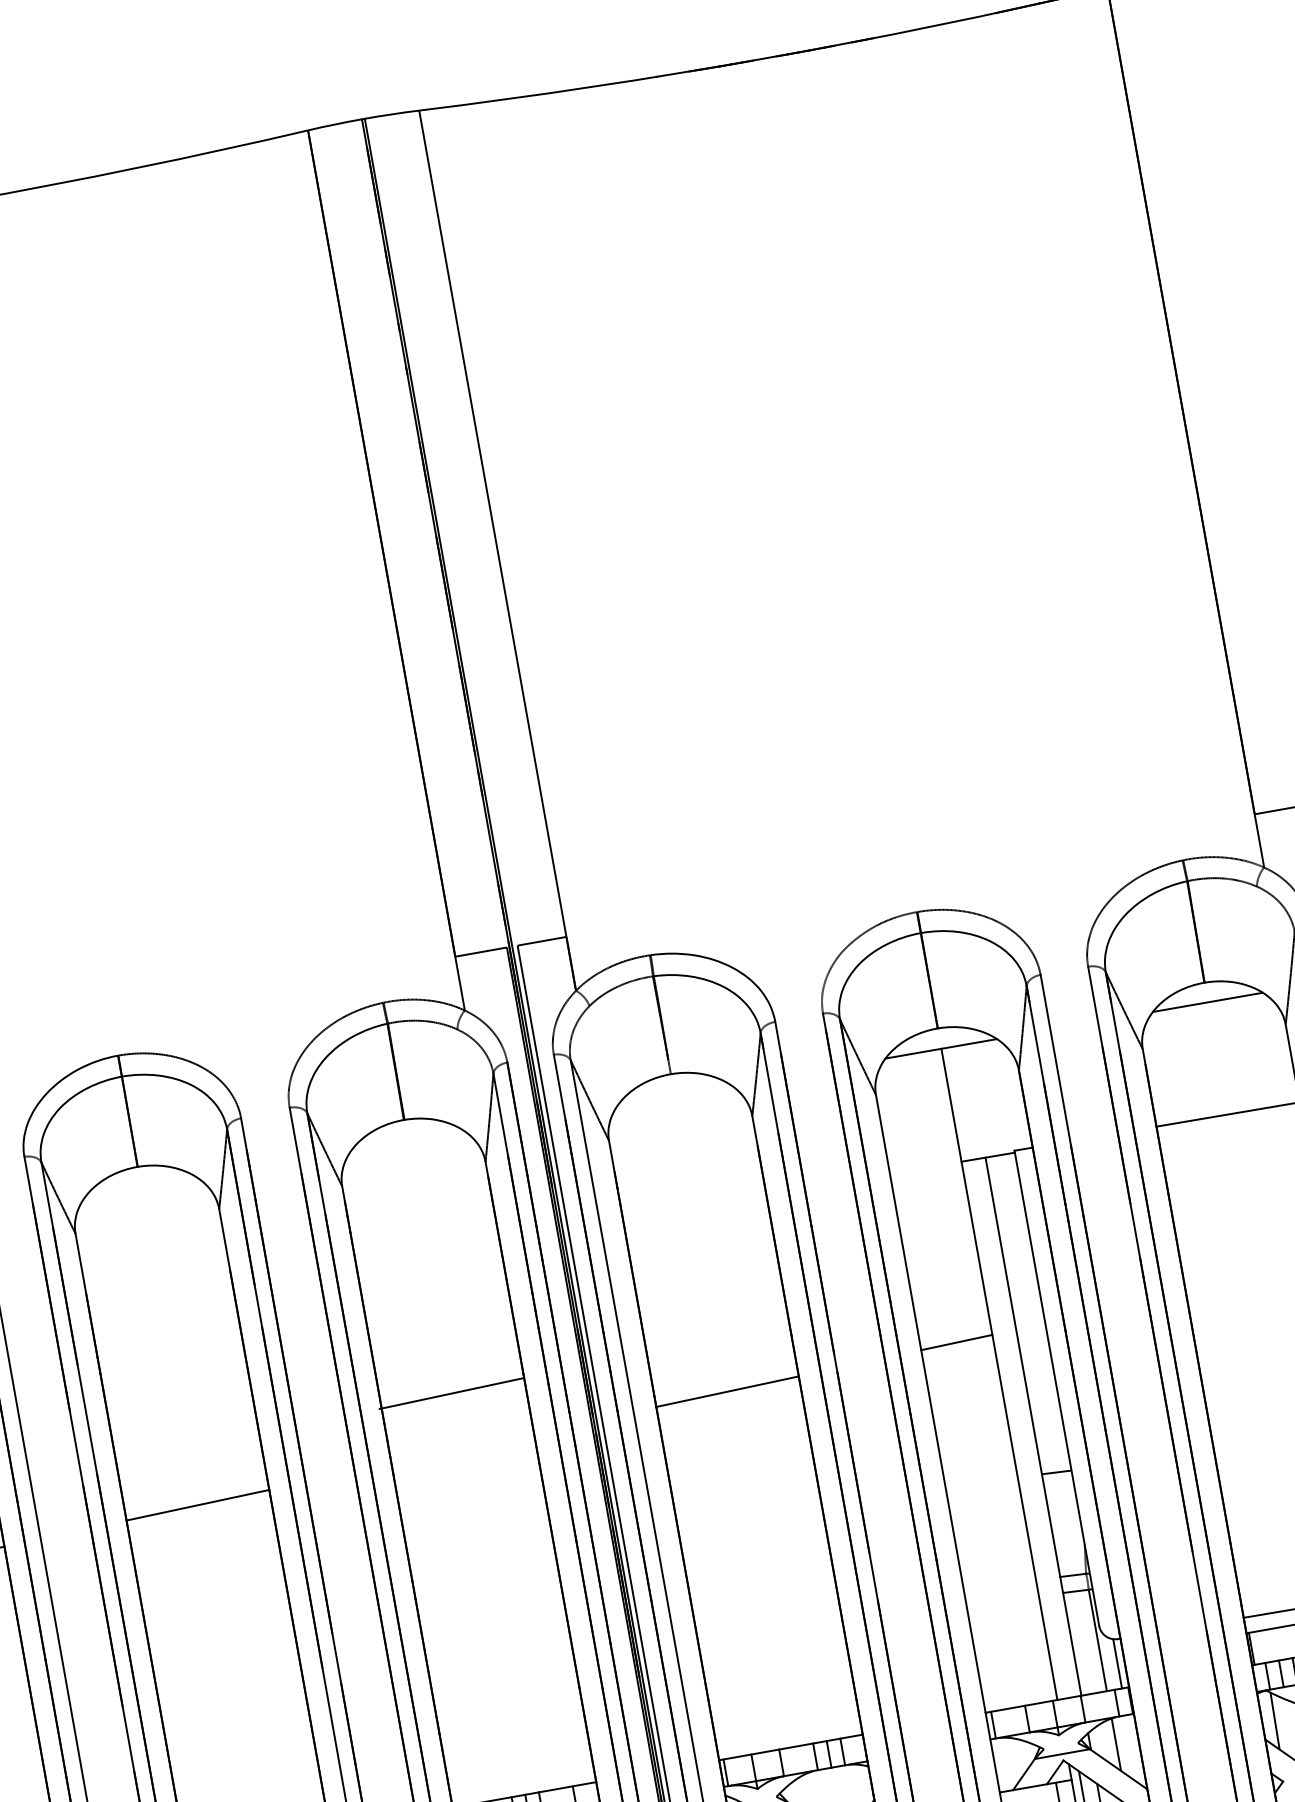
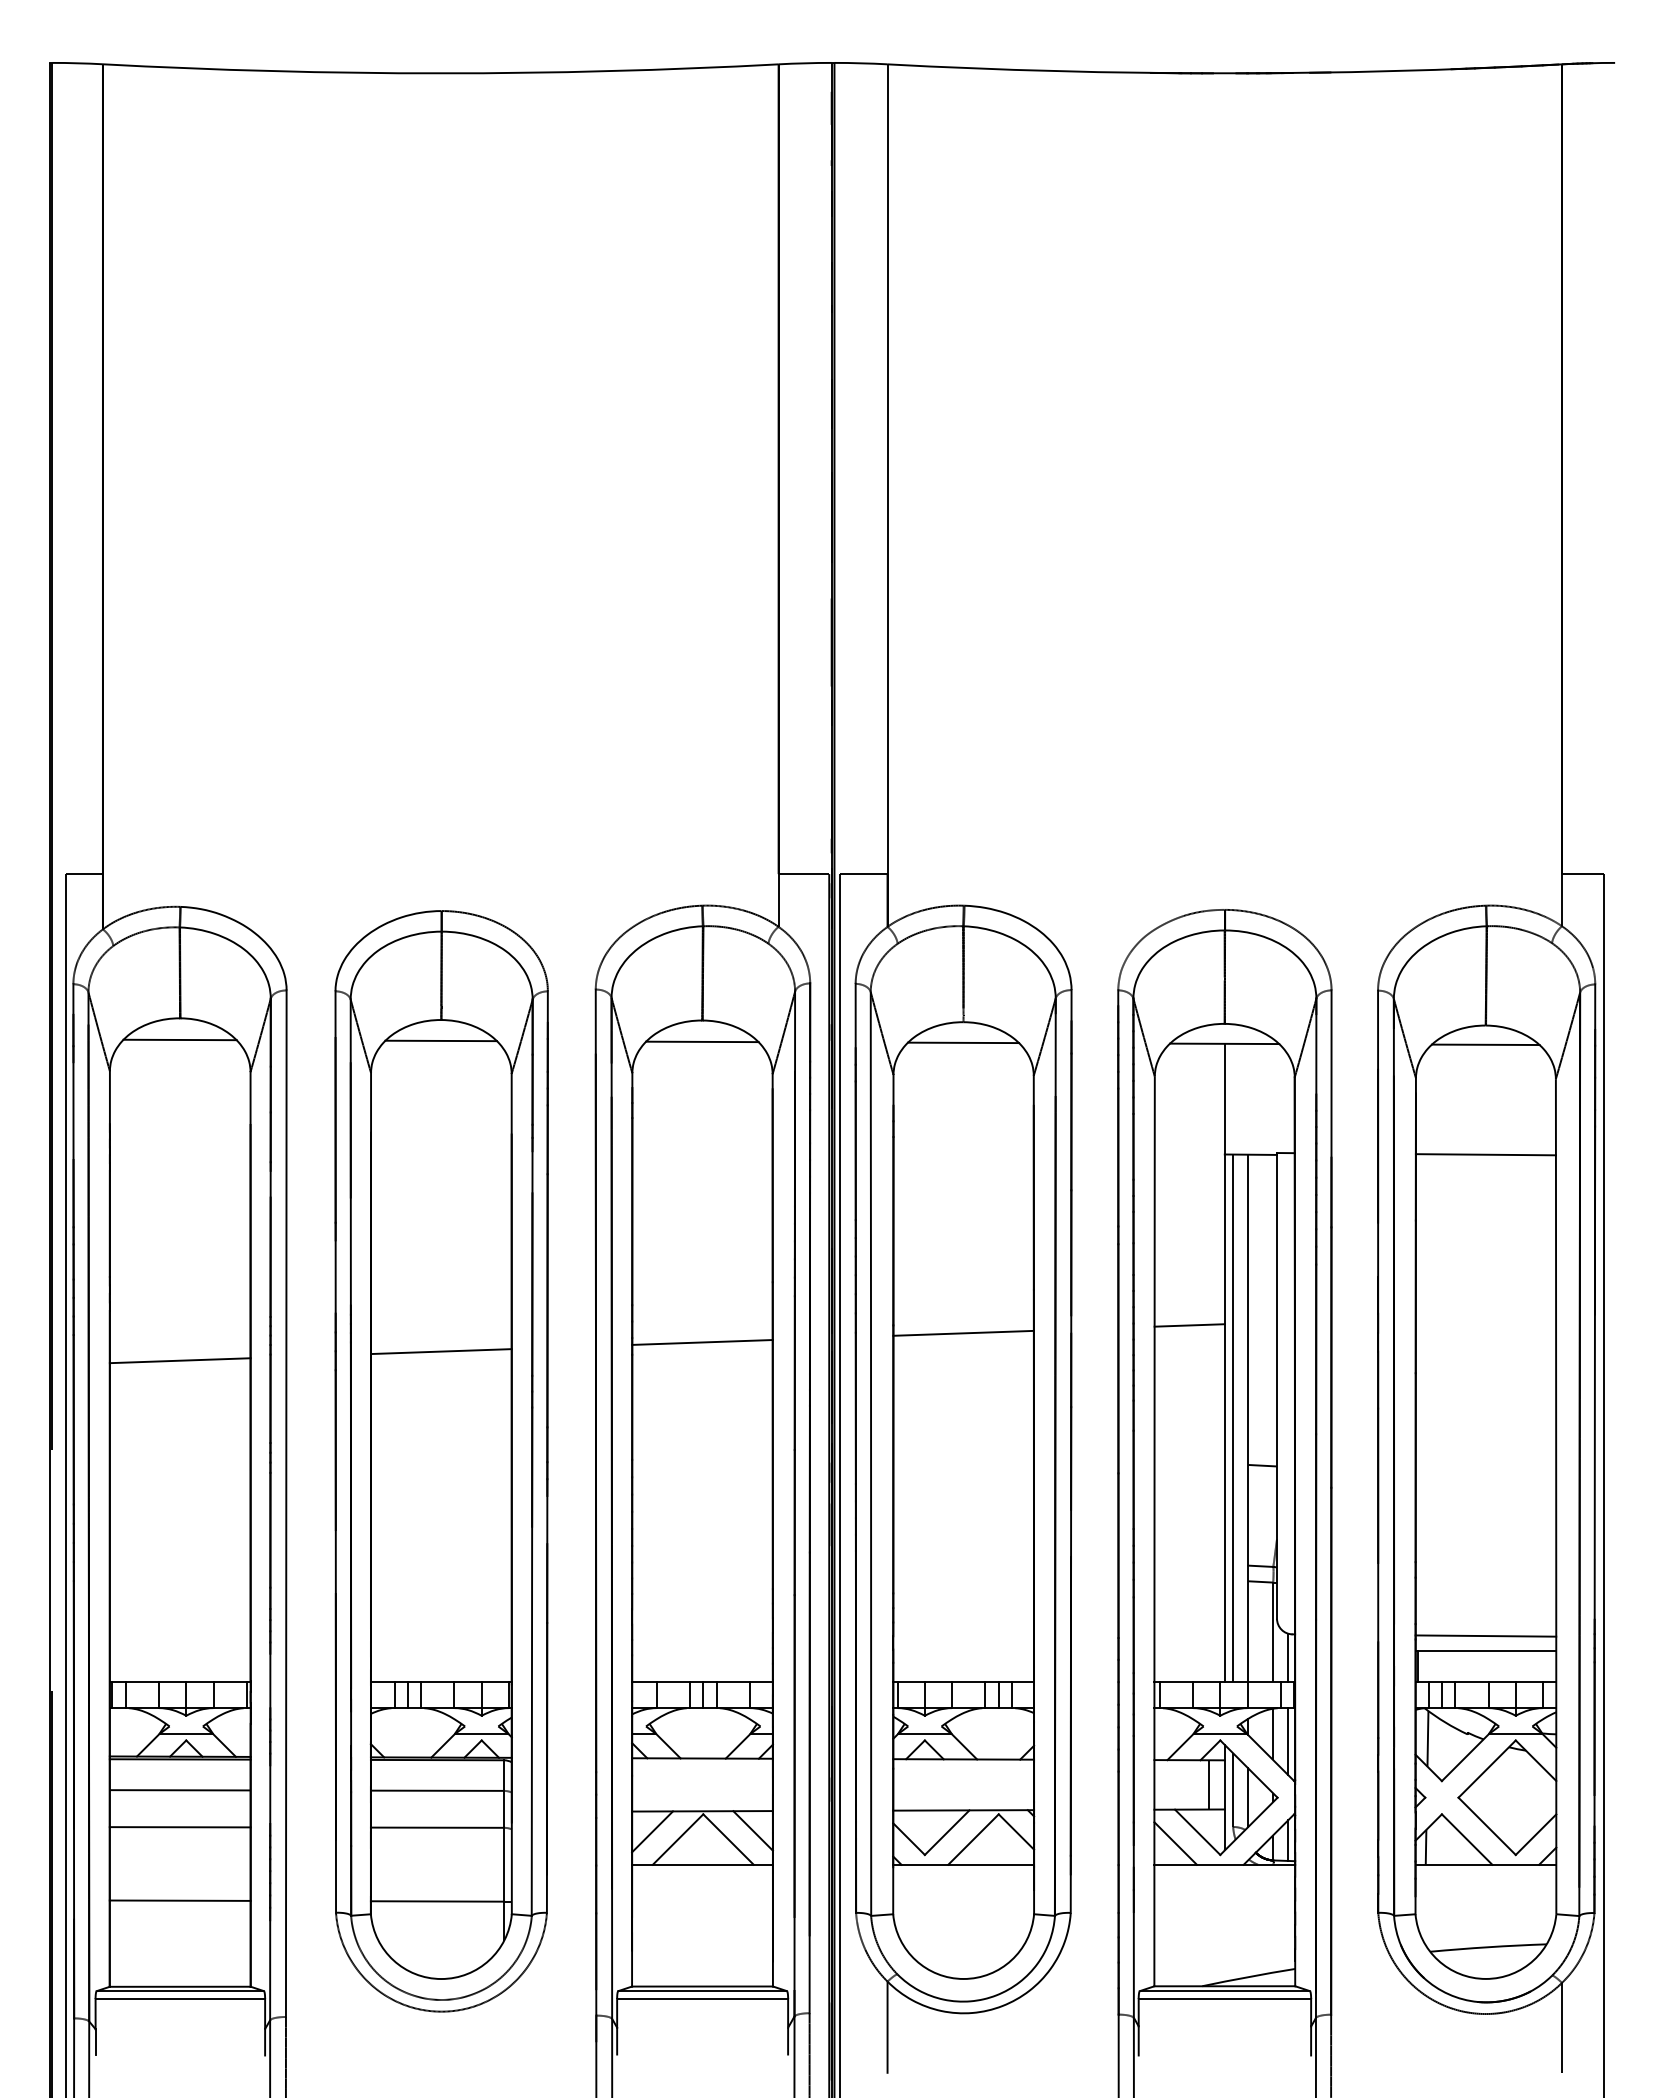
line: (674, 1094) -> (963, 1042), added
line: (408, 1141) -> (702, 1041), added
line: (141, 1187) -> (441, 1040), added
line: (450, 1393) -> (702, 1342), moved
line: (1018, 1428) -> (1233, 1417), added
line: (1133, 1749) -> (1288, 1741), added

